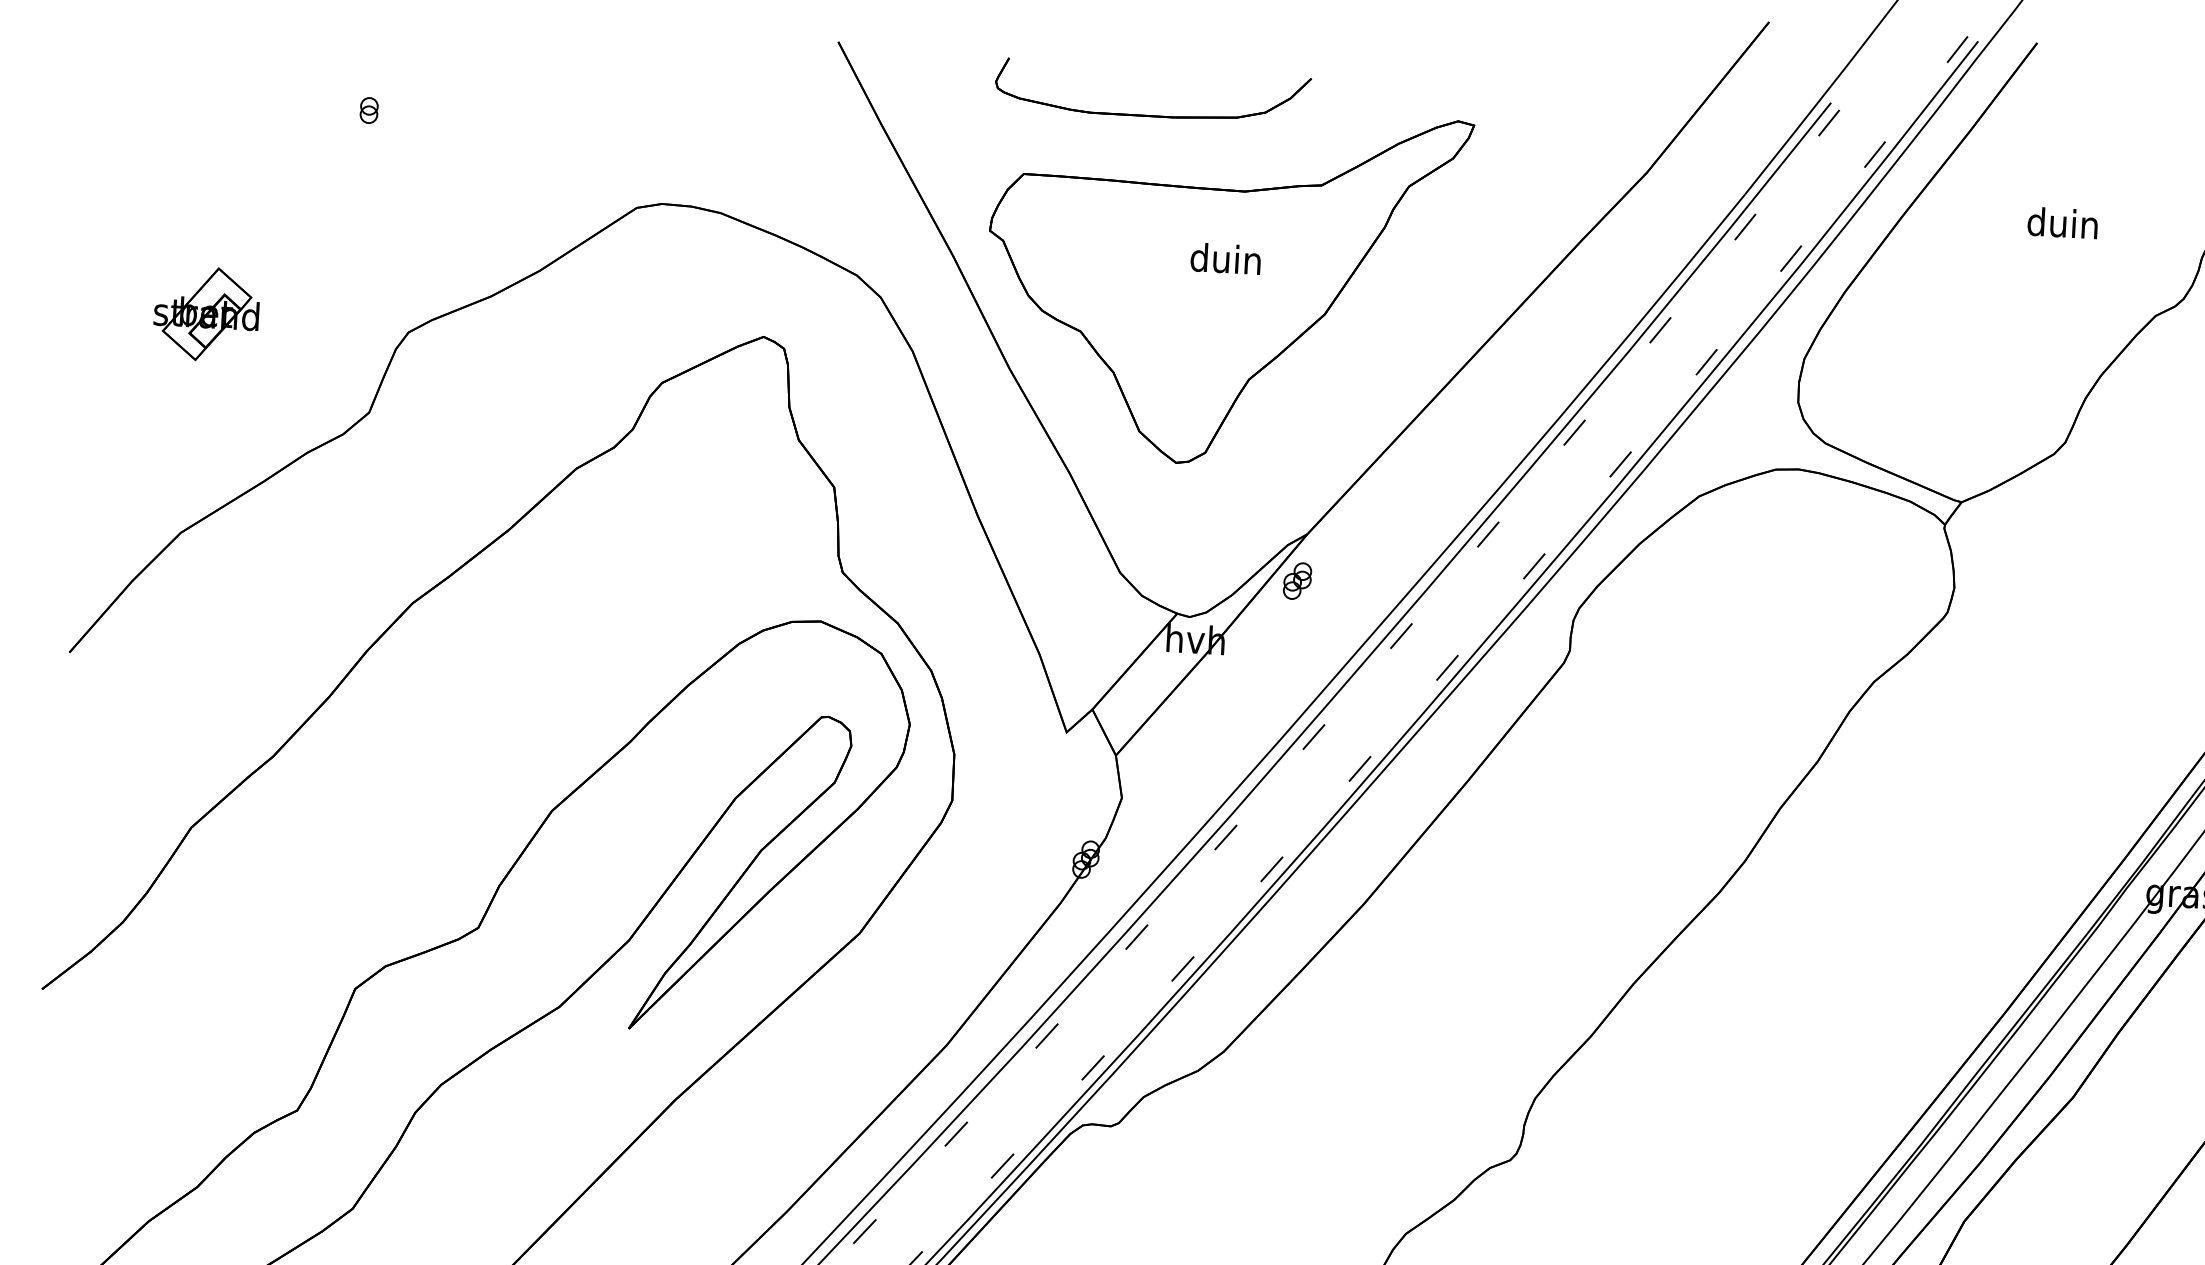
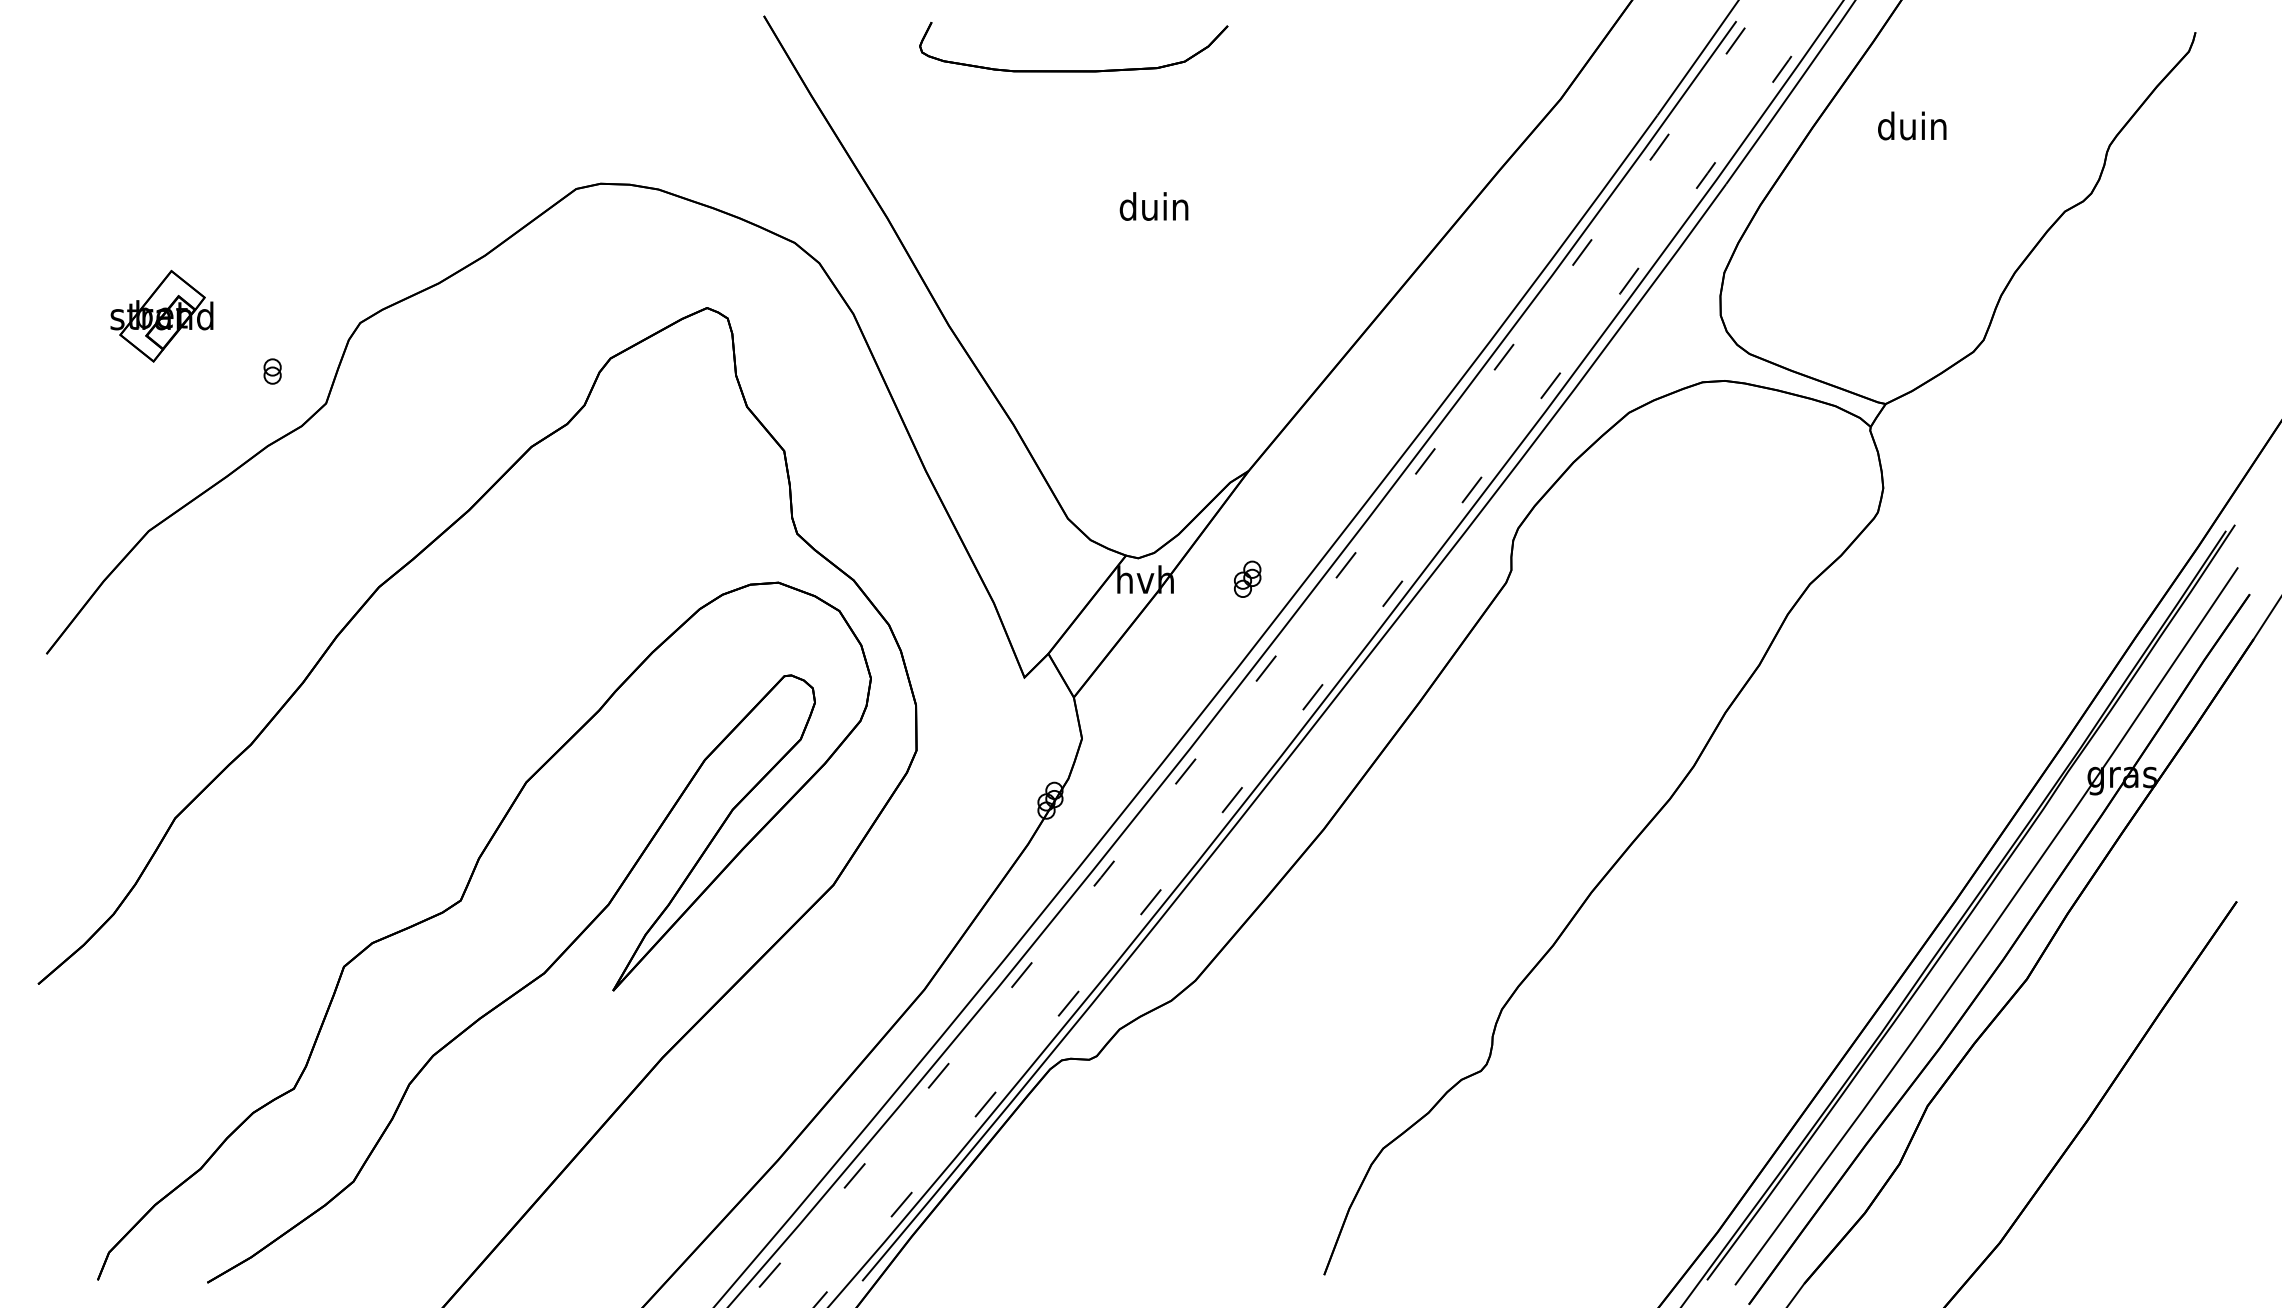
part: (369, 110) -> (272, 371), moved
text: (2063, 222) -> (1912, 125), moved
part: (1225, 286) -> (1155, 233), removed
part: (1297, 580) -> (1247, 578), moved

